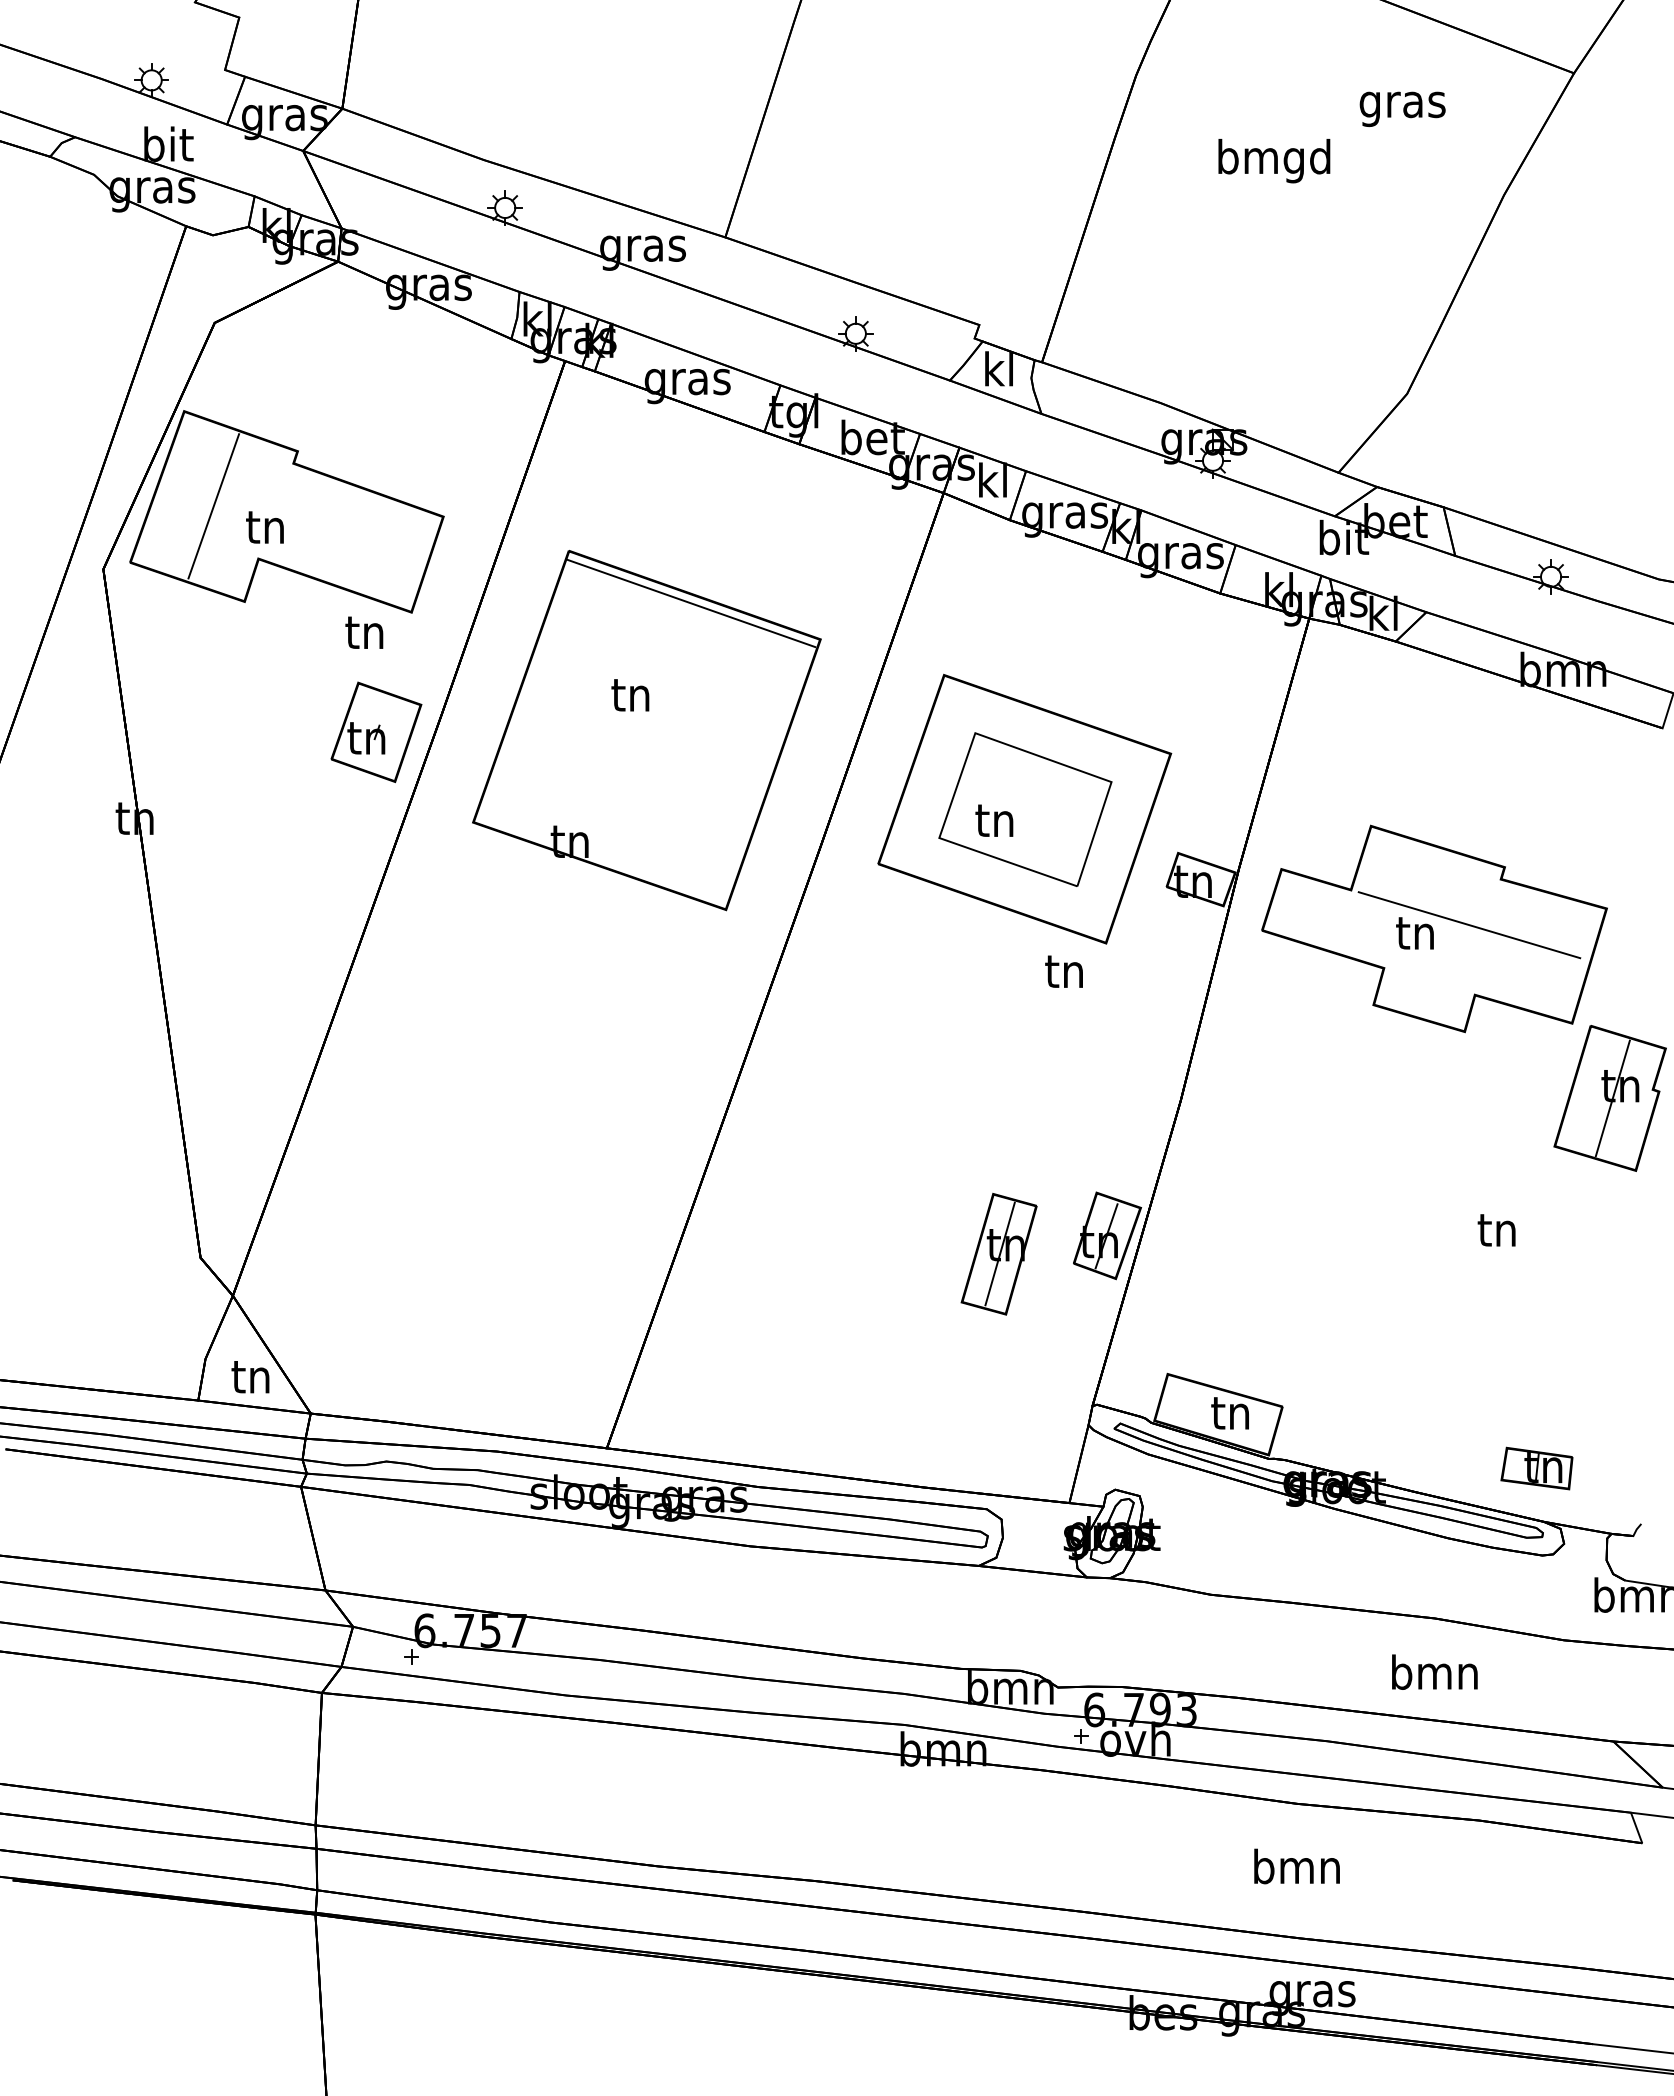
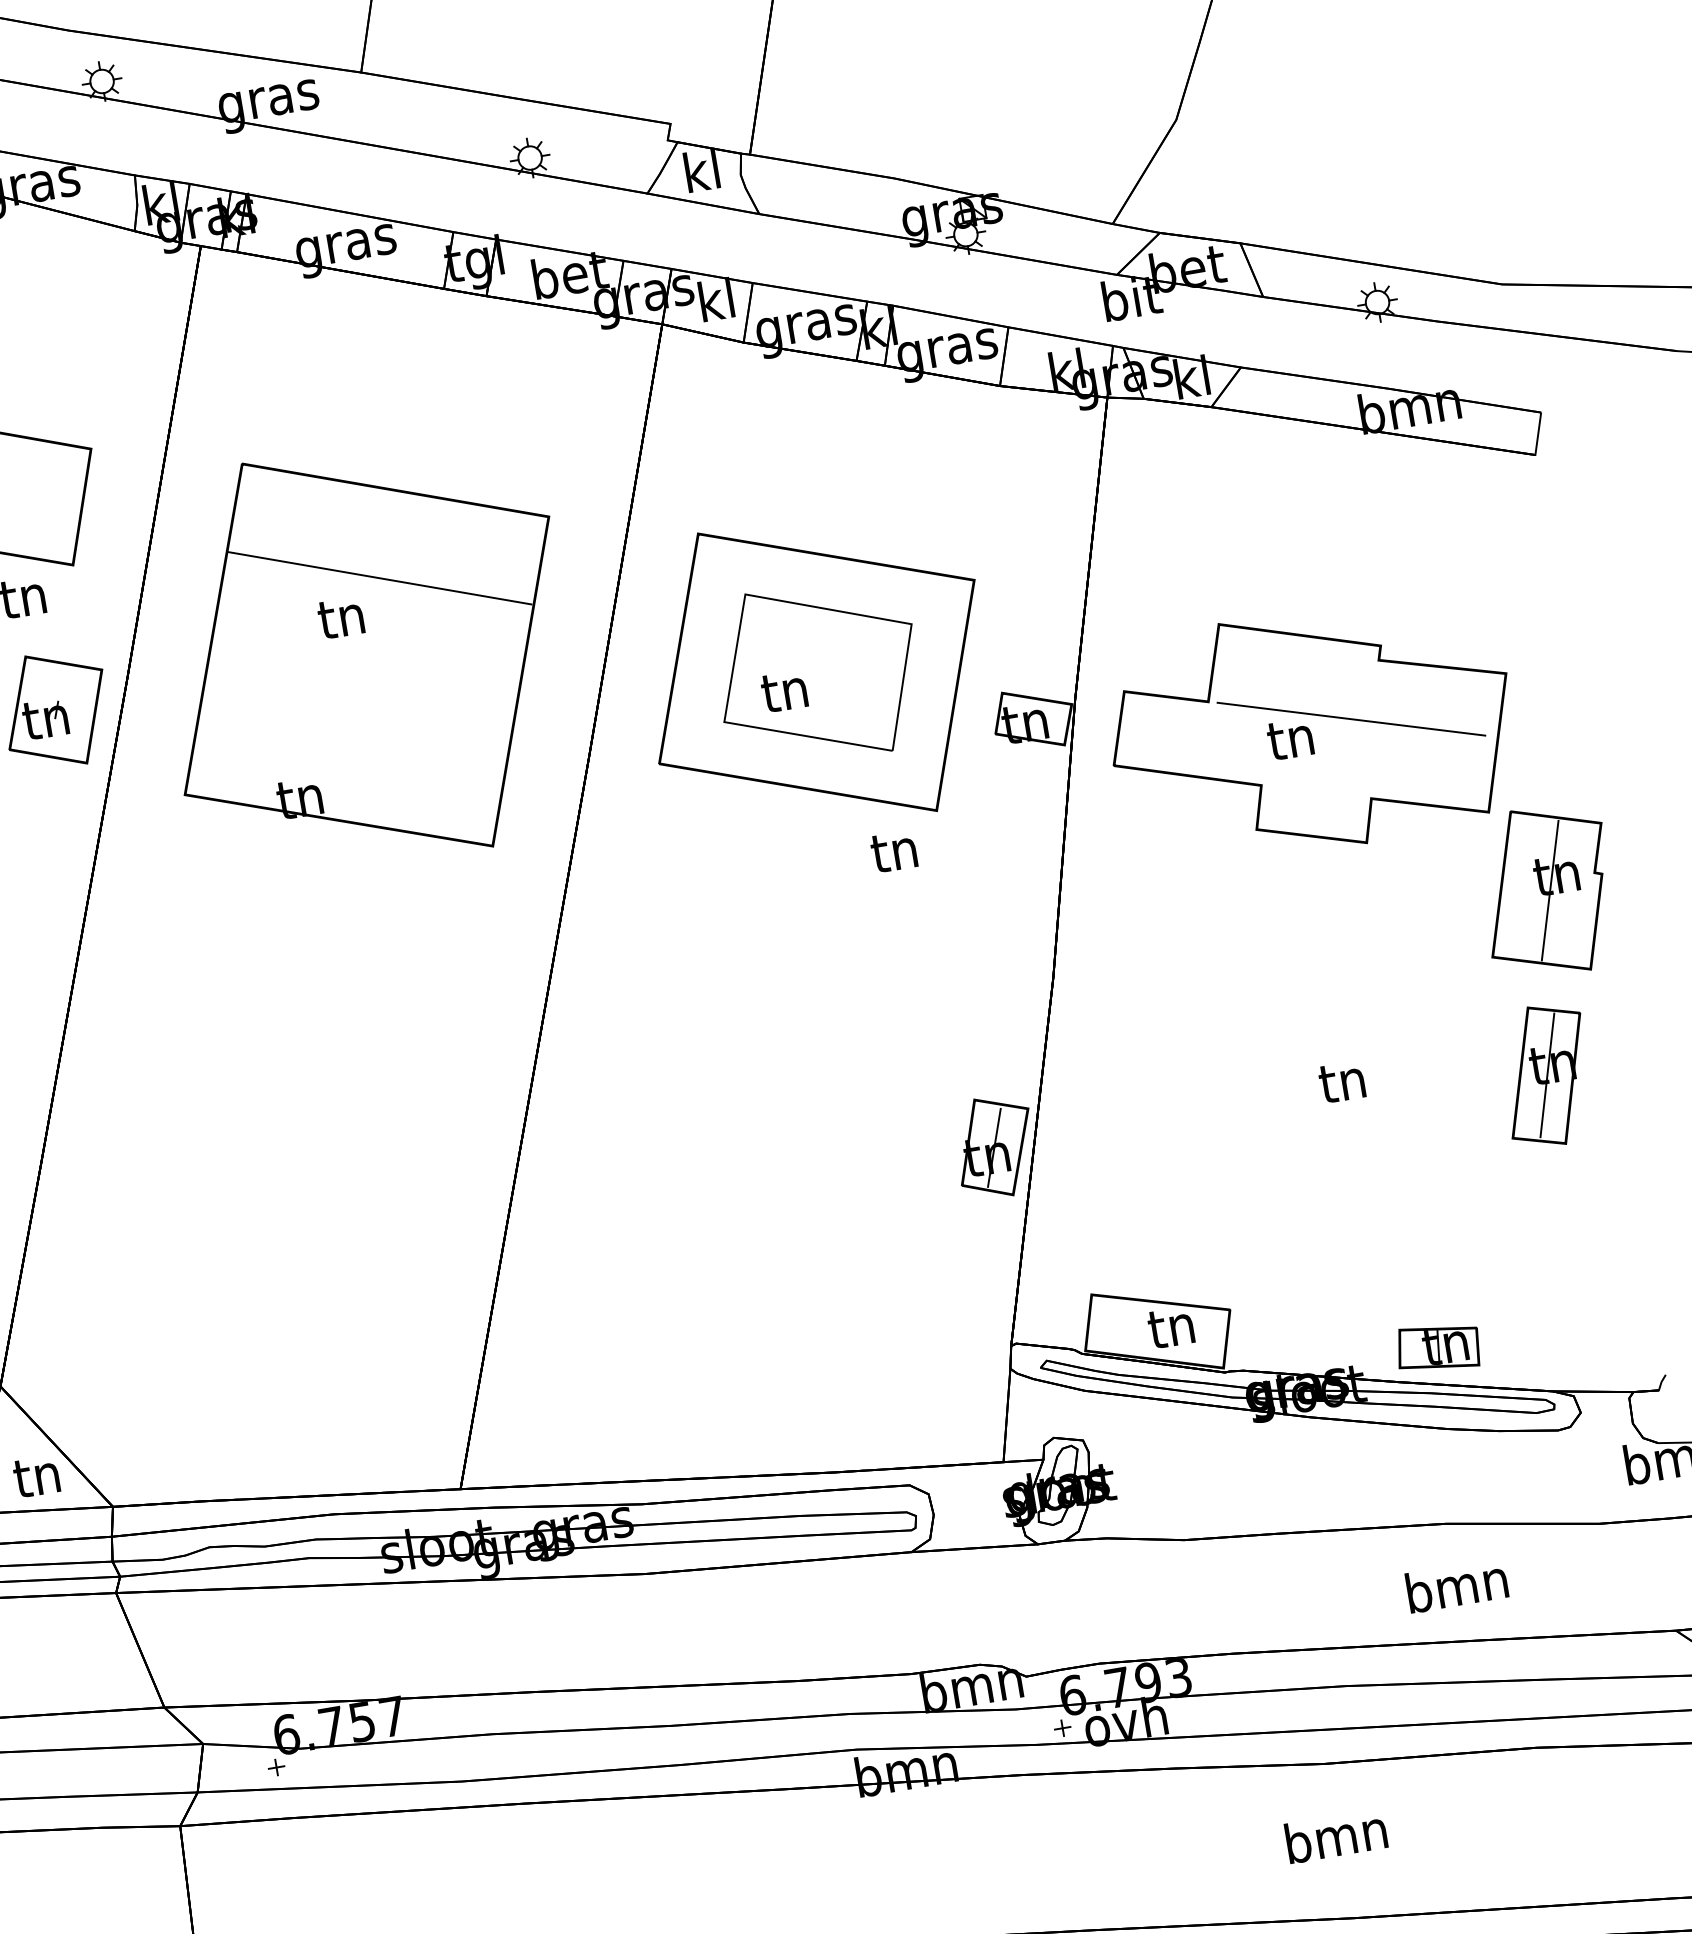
line: (690, 603) -> (379, 578), moved
text: (1496, 1230) -> (1341, 1082), moved
part: (998, 1253) -> (1545, 1075), moved
part: (1536, 1468) -> (1437, 1347), moved

